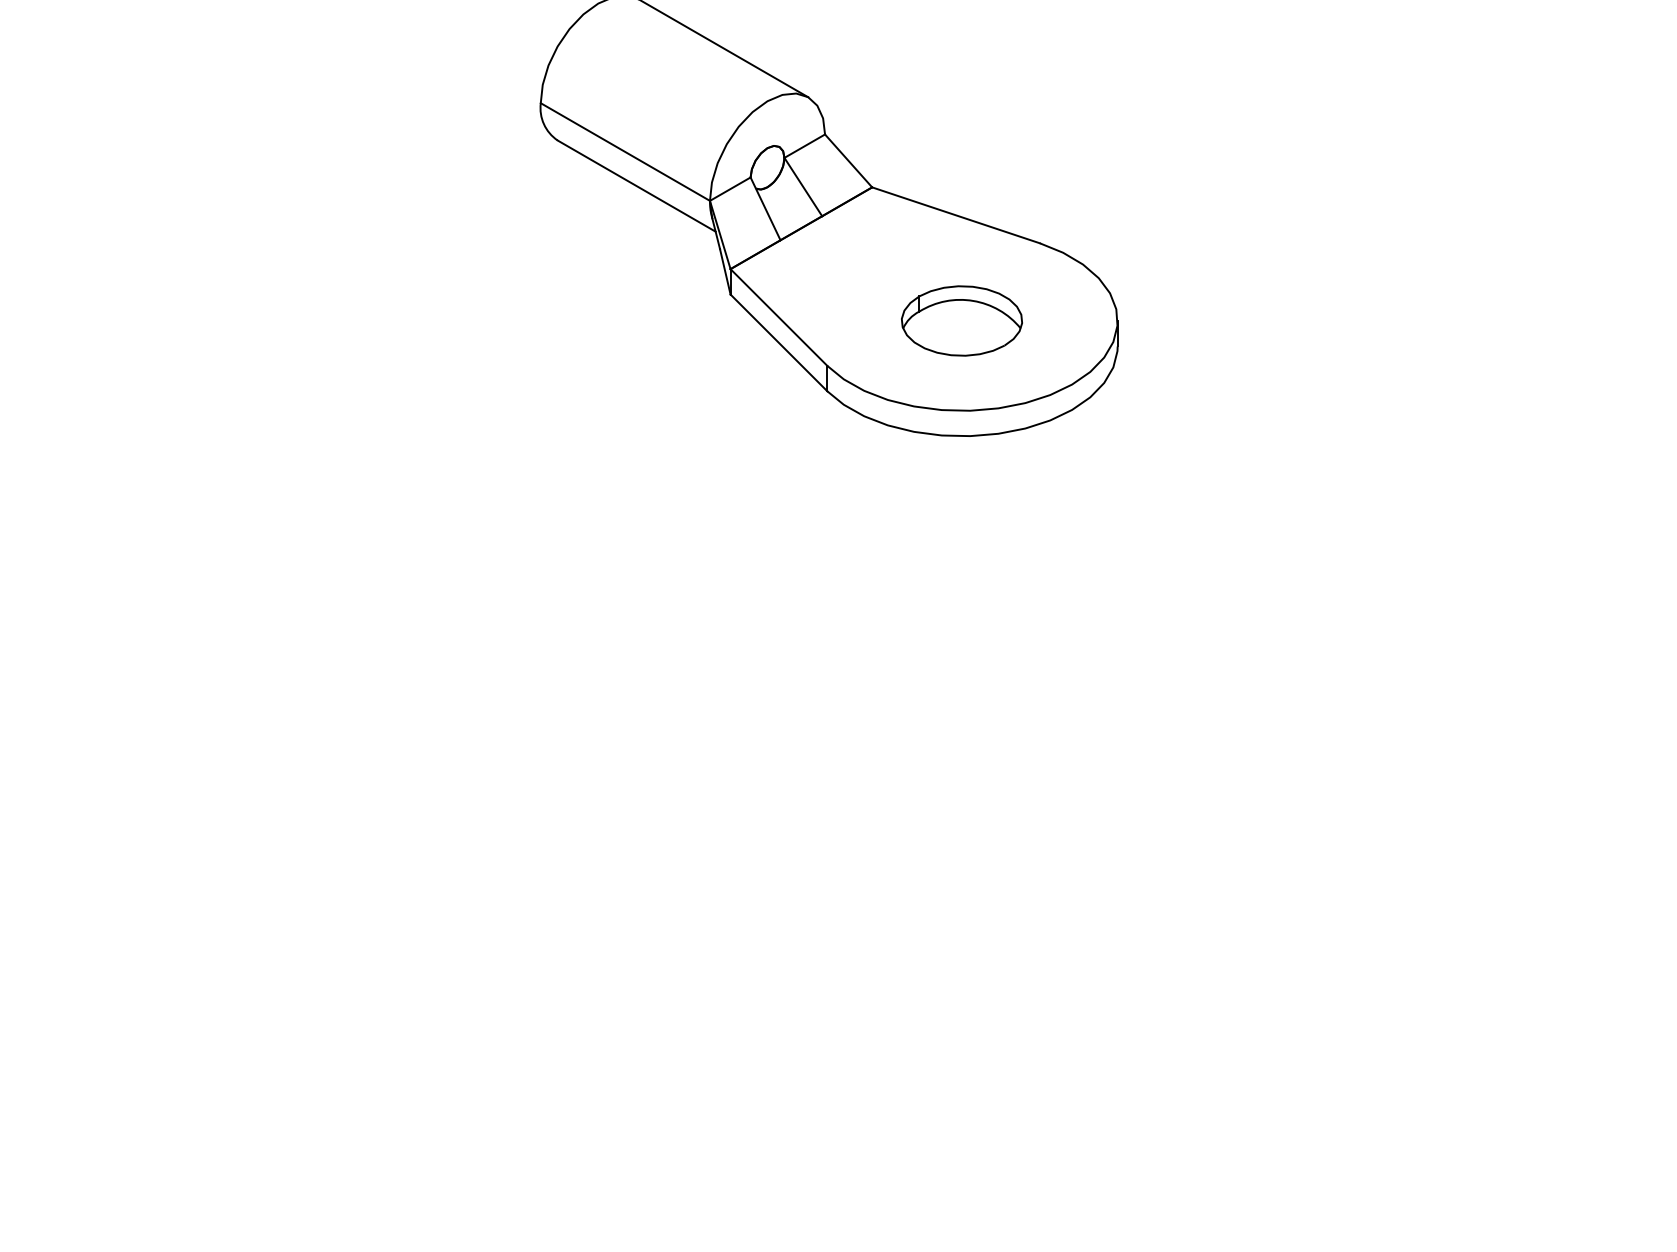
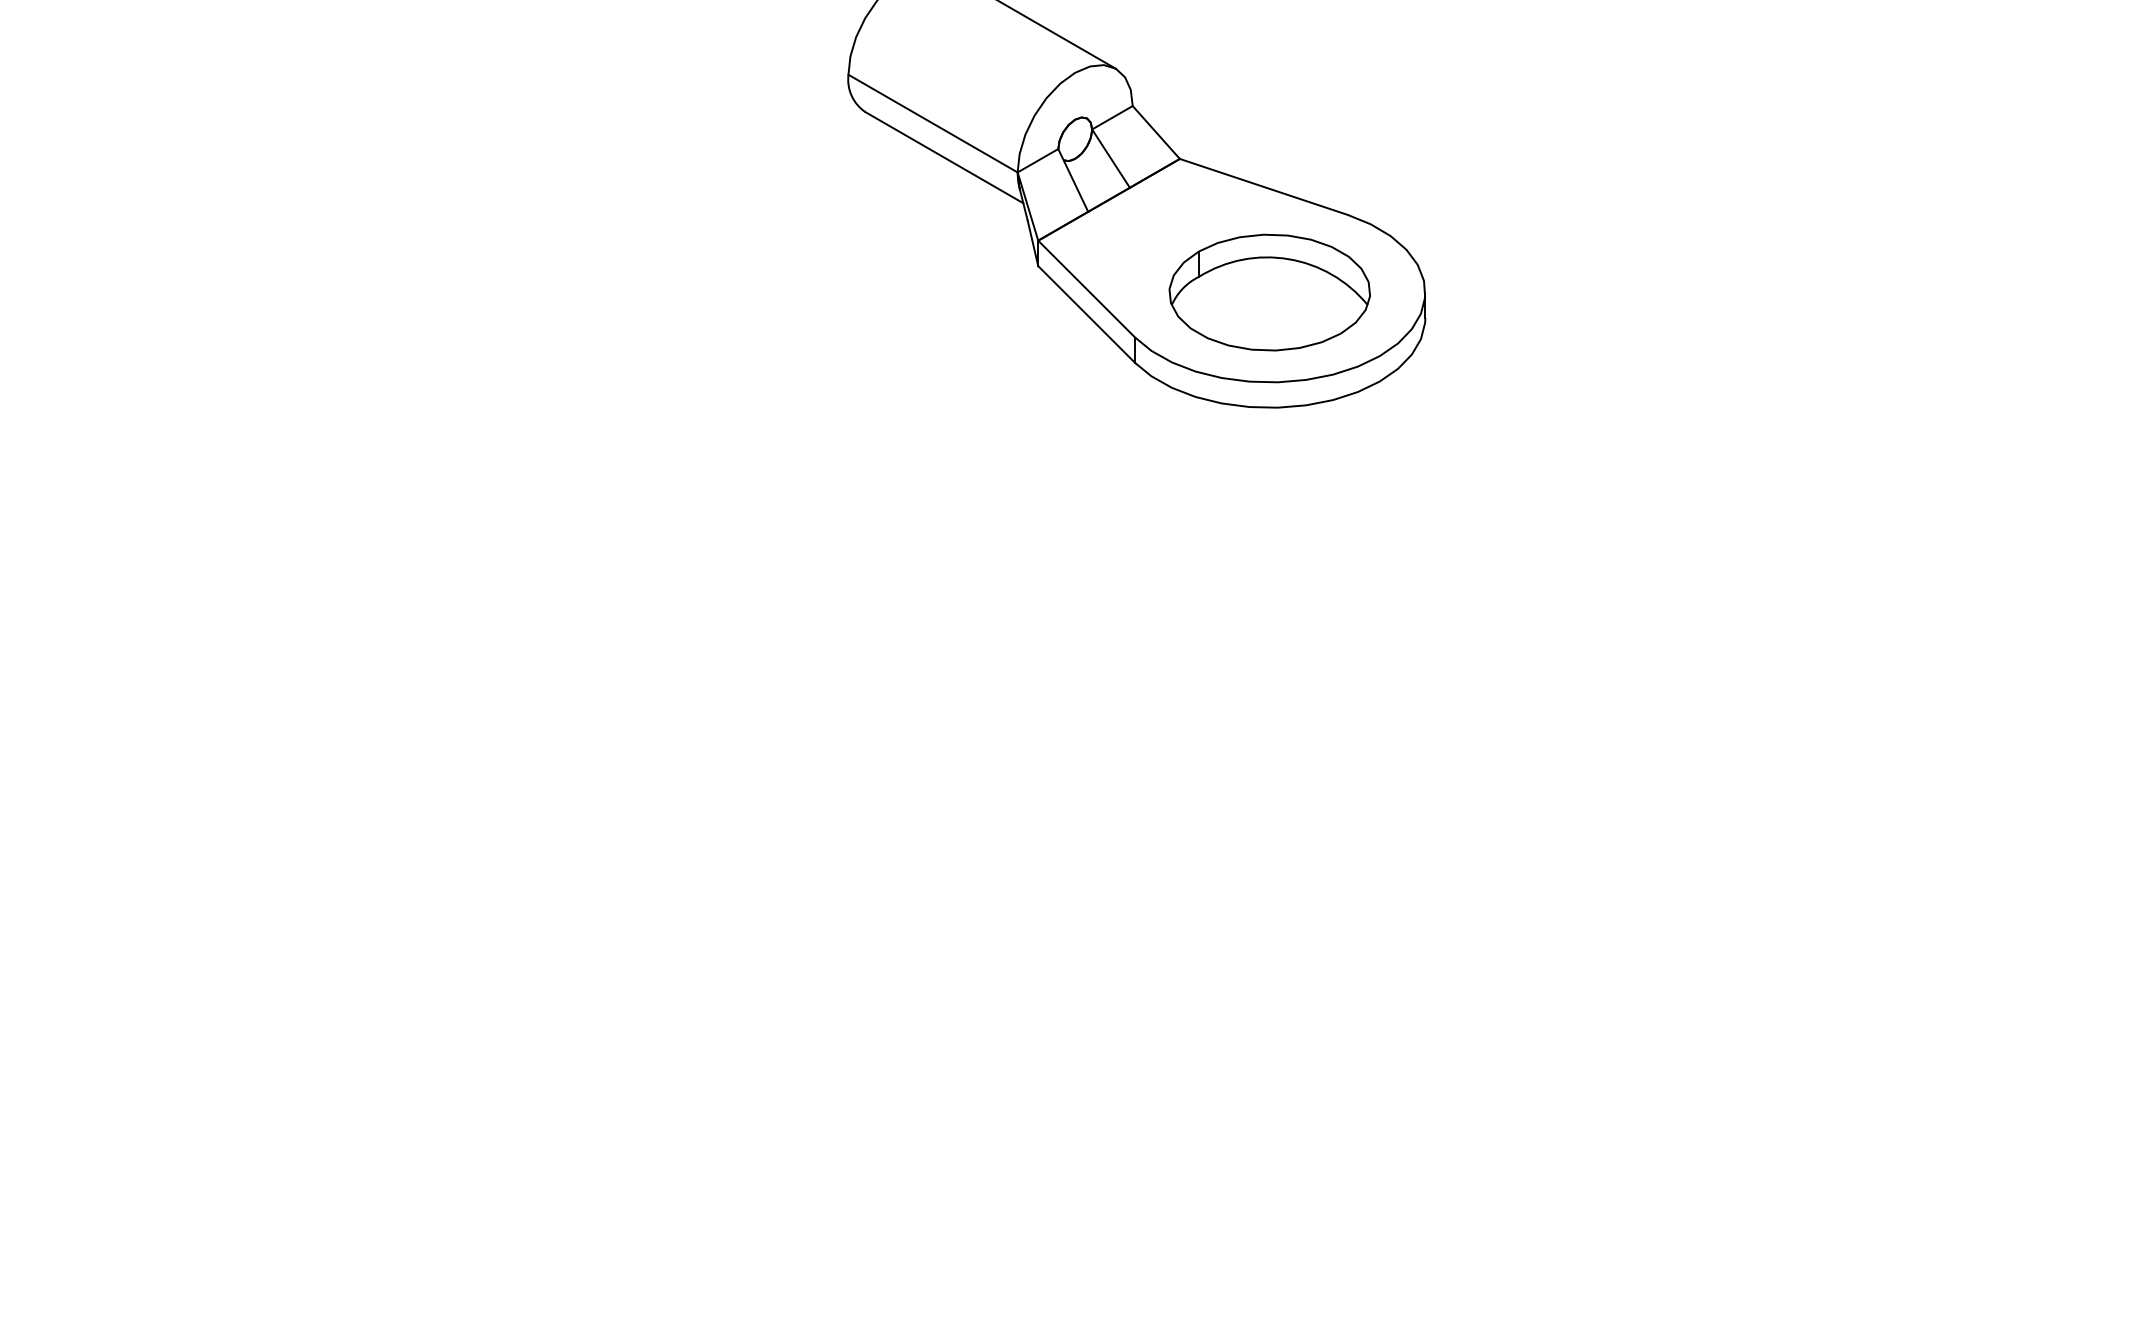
part: (961, 320) -> (1269, 292), size x1.67

